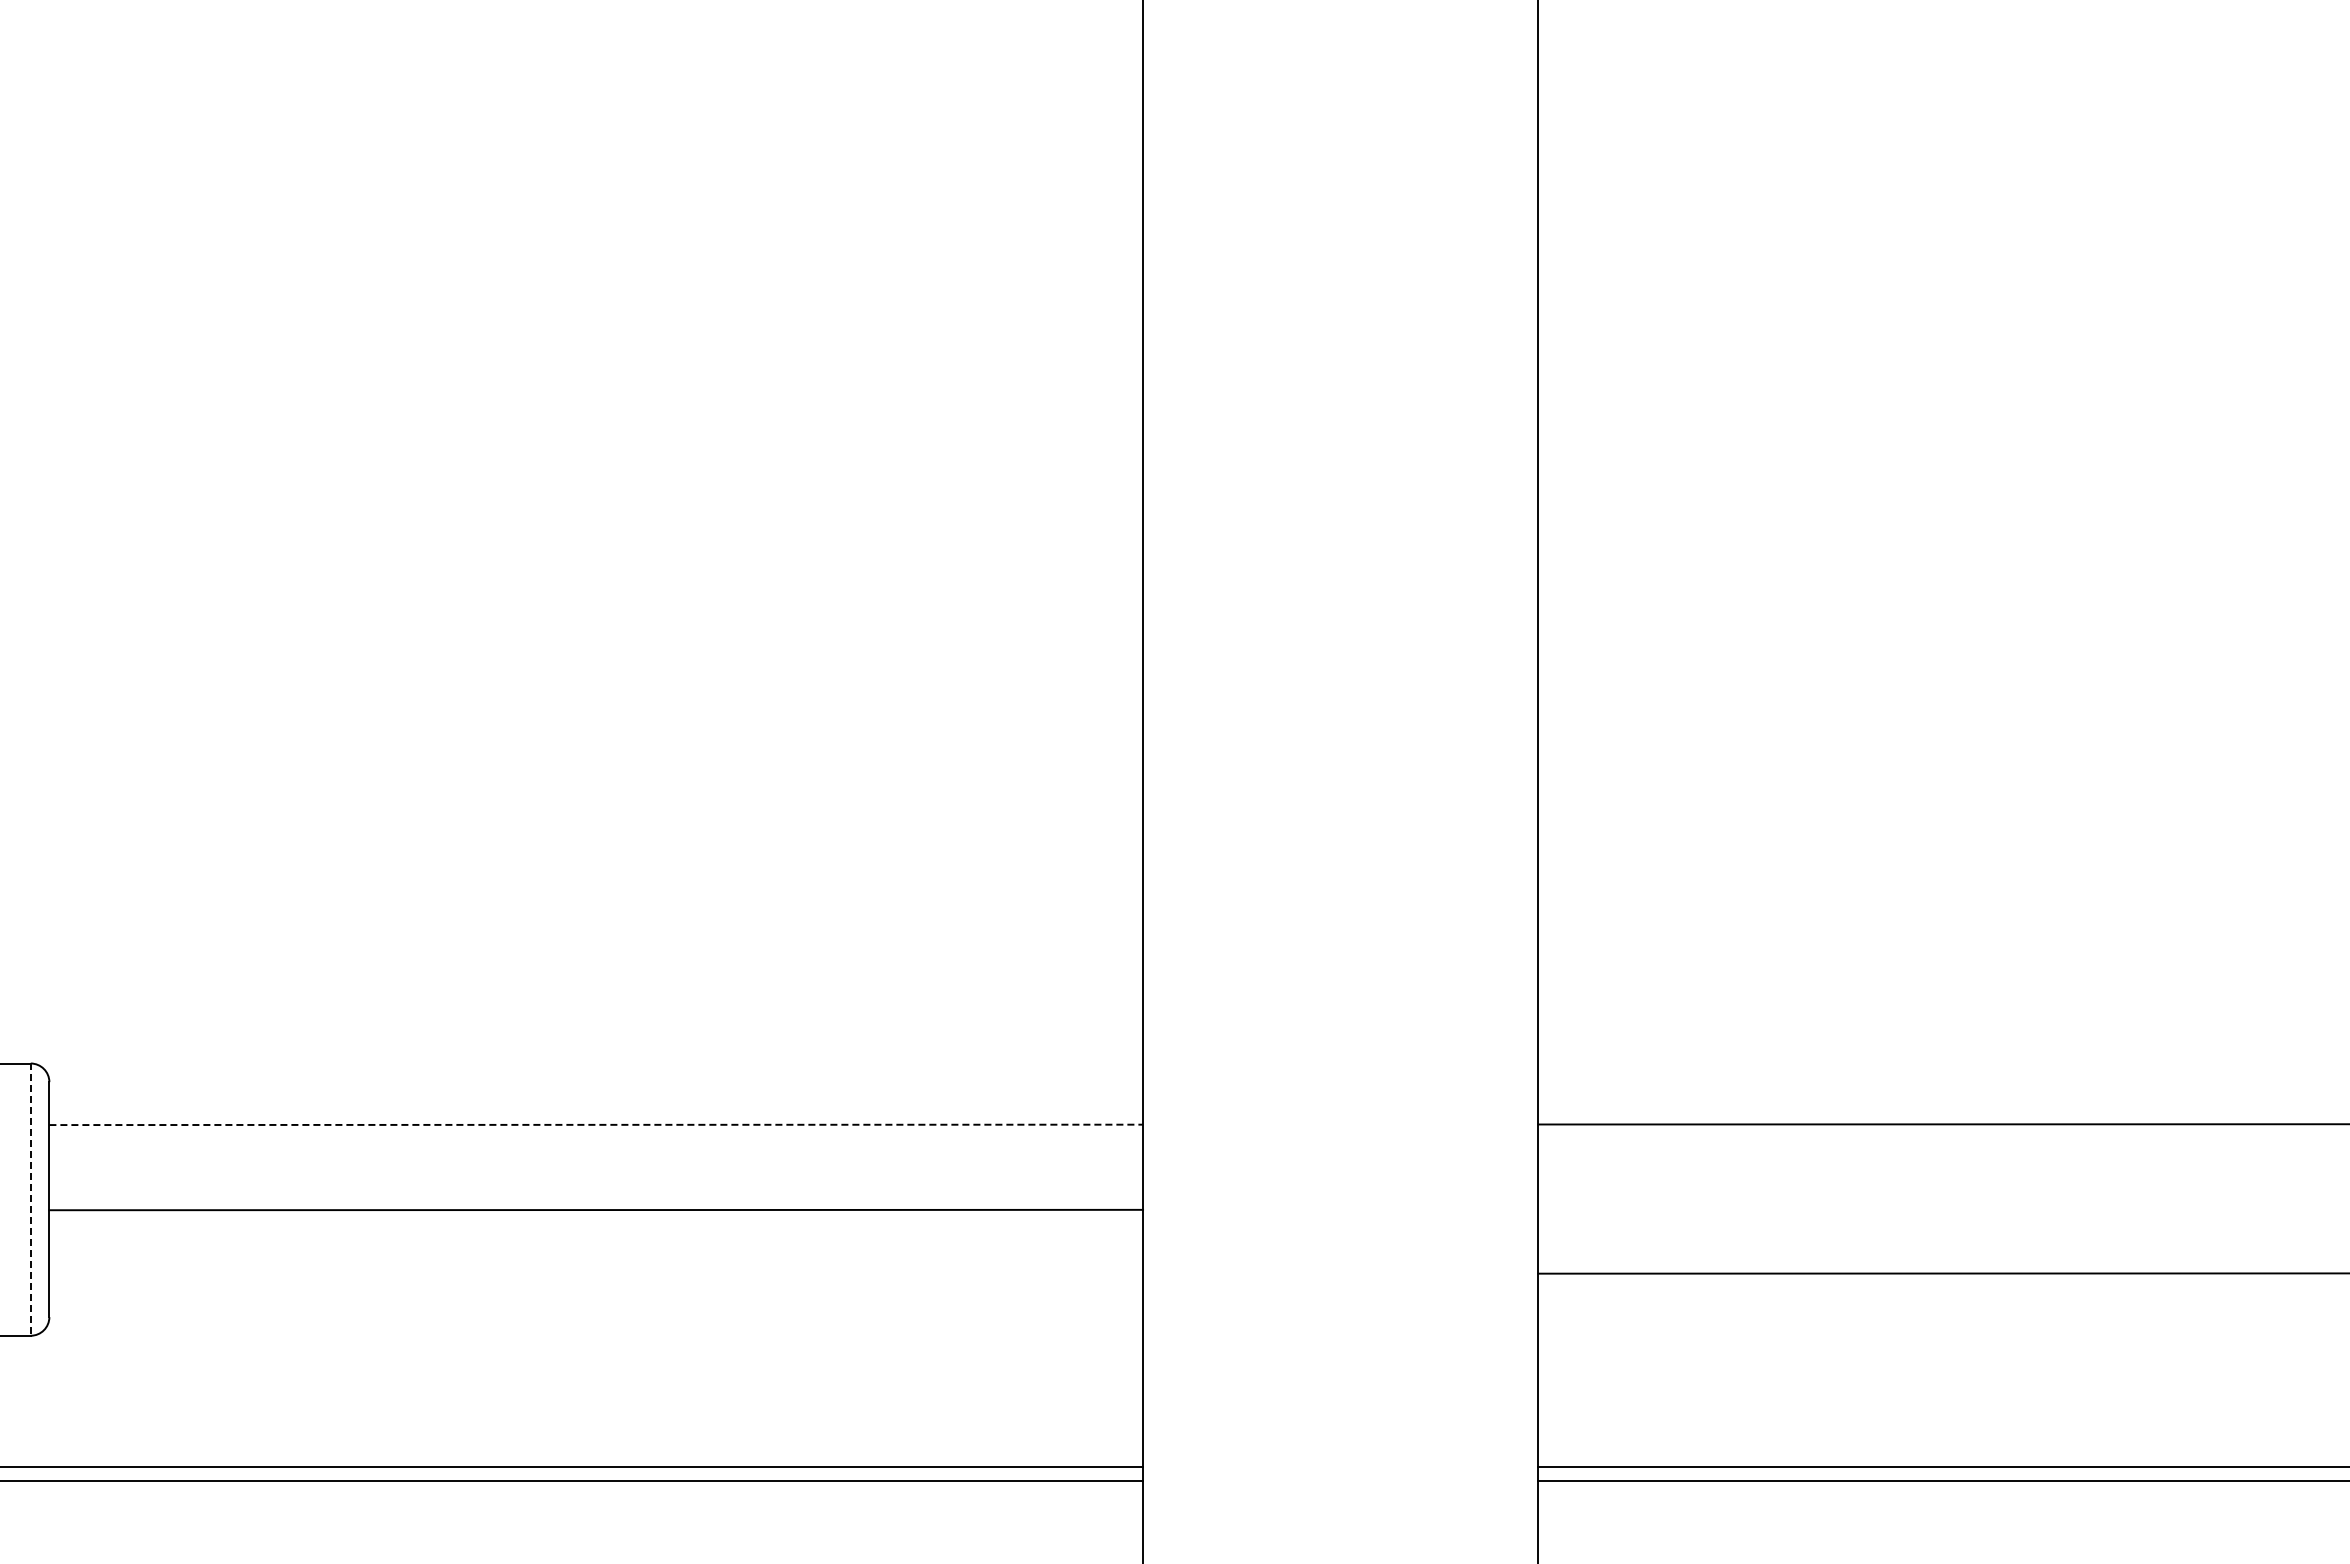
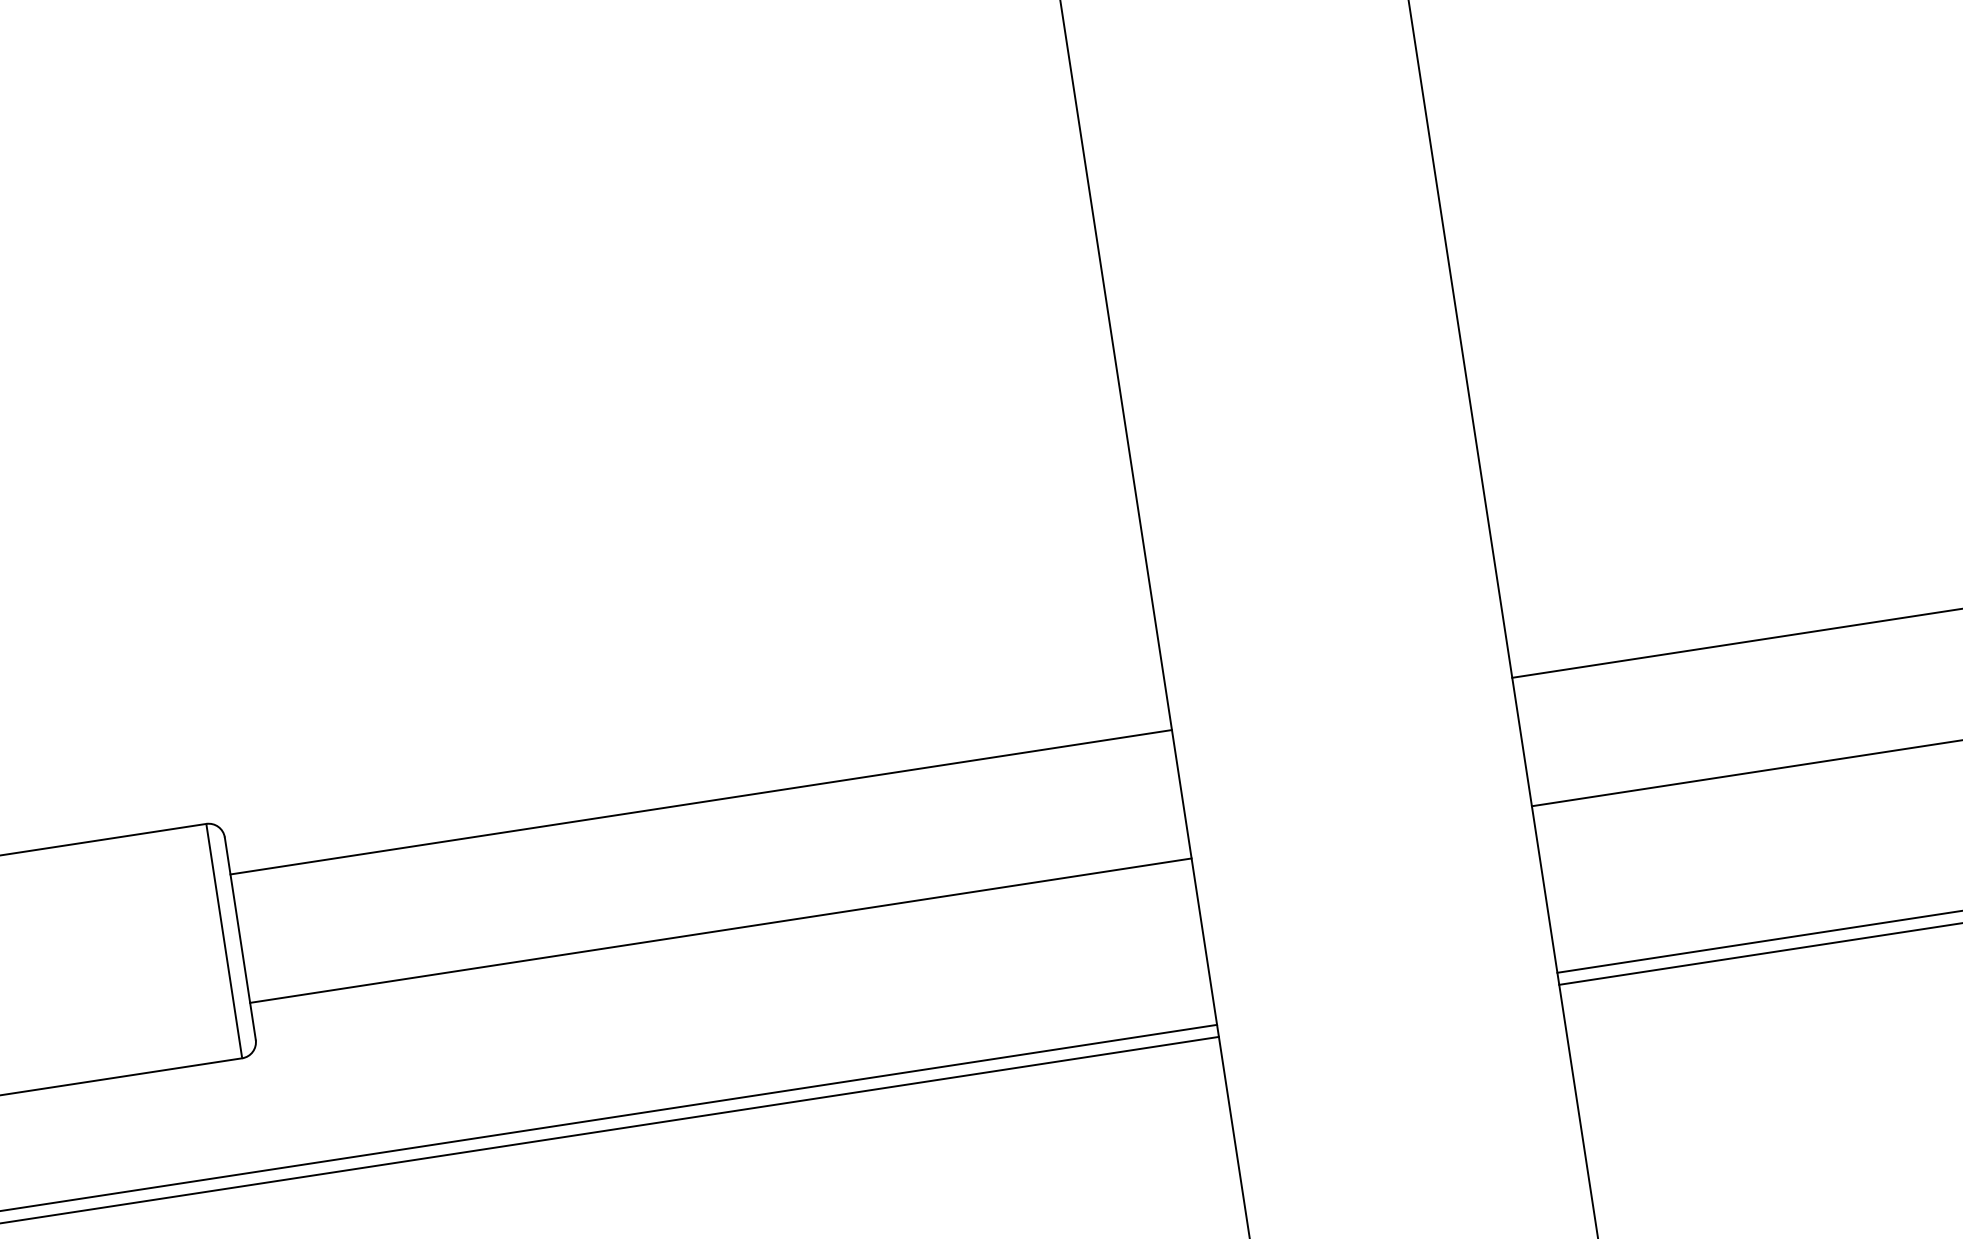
line: (596, 1124) -> (701, 801), dashed -> solid
line: (30, 1199) -> (224, 941), dashed -> solid
line: (596, 1209) -> (721, 930), moved

